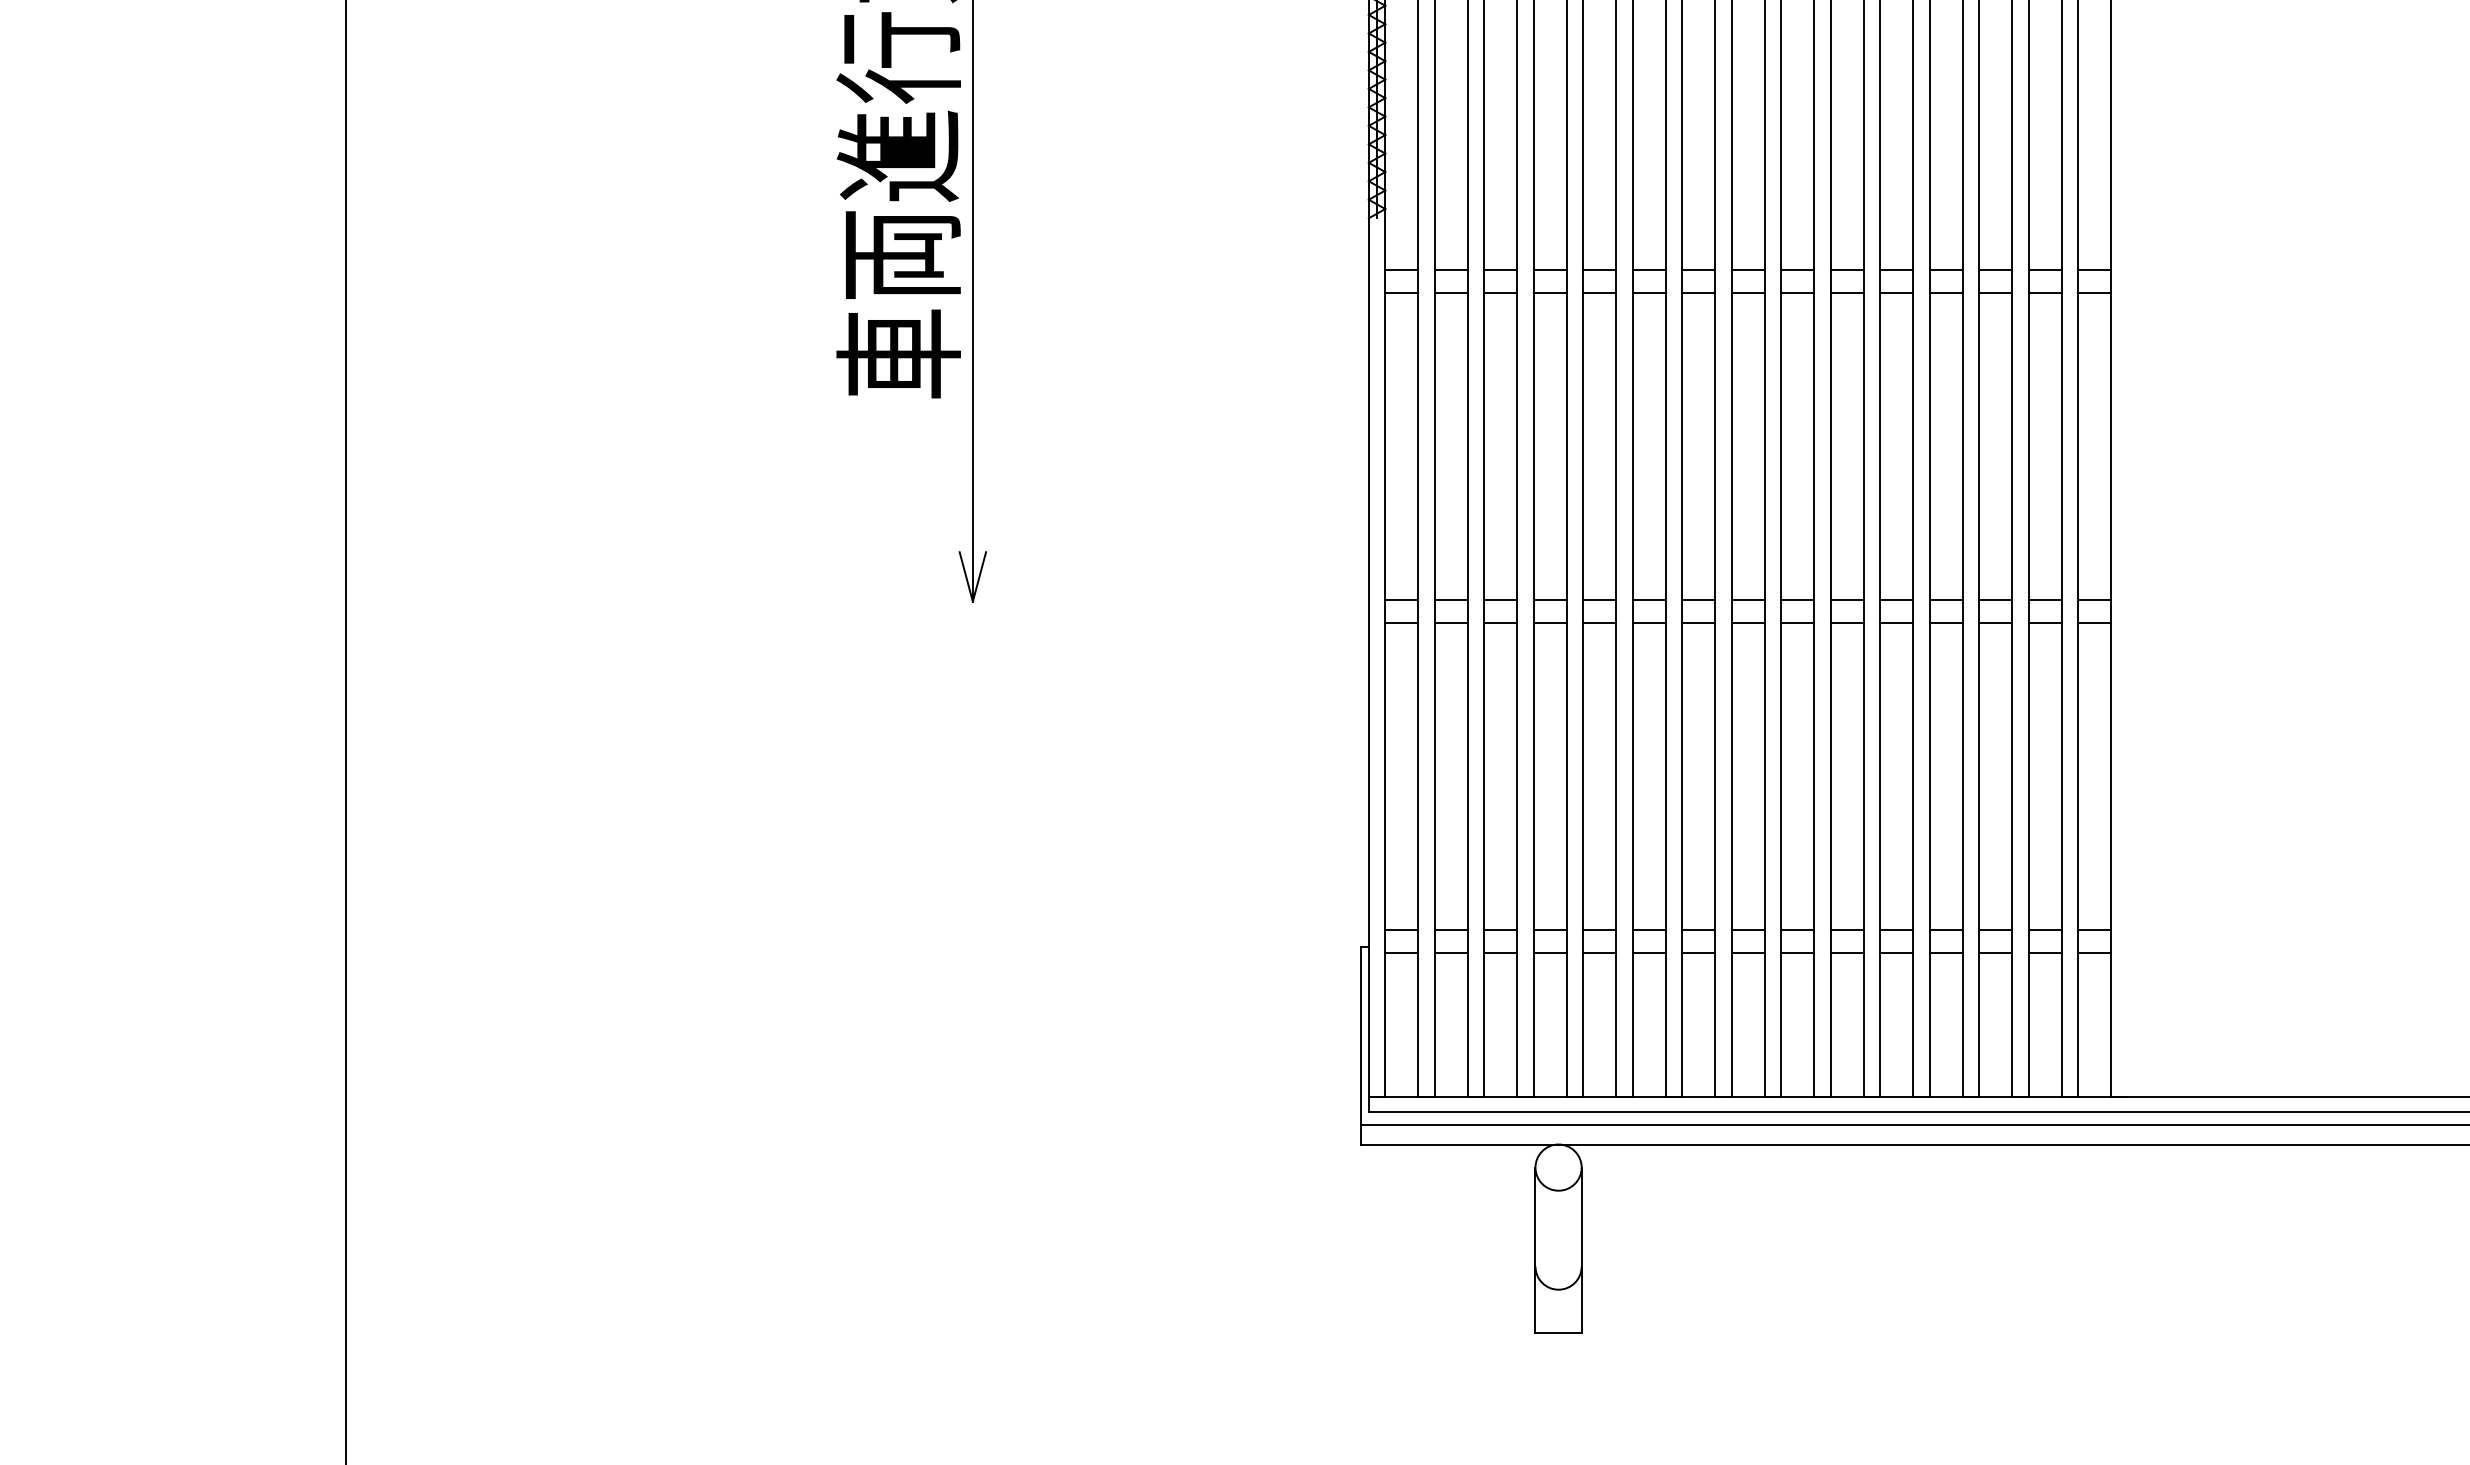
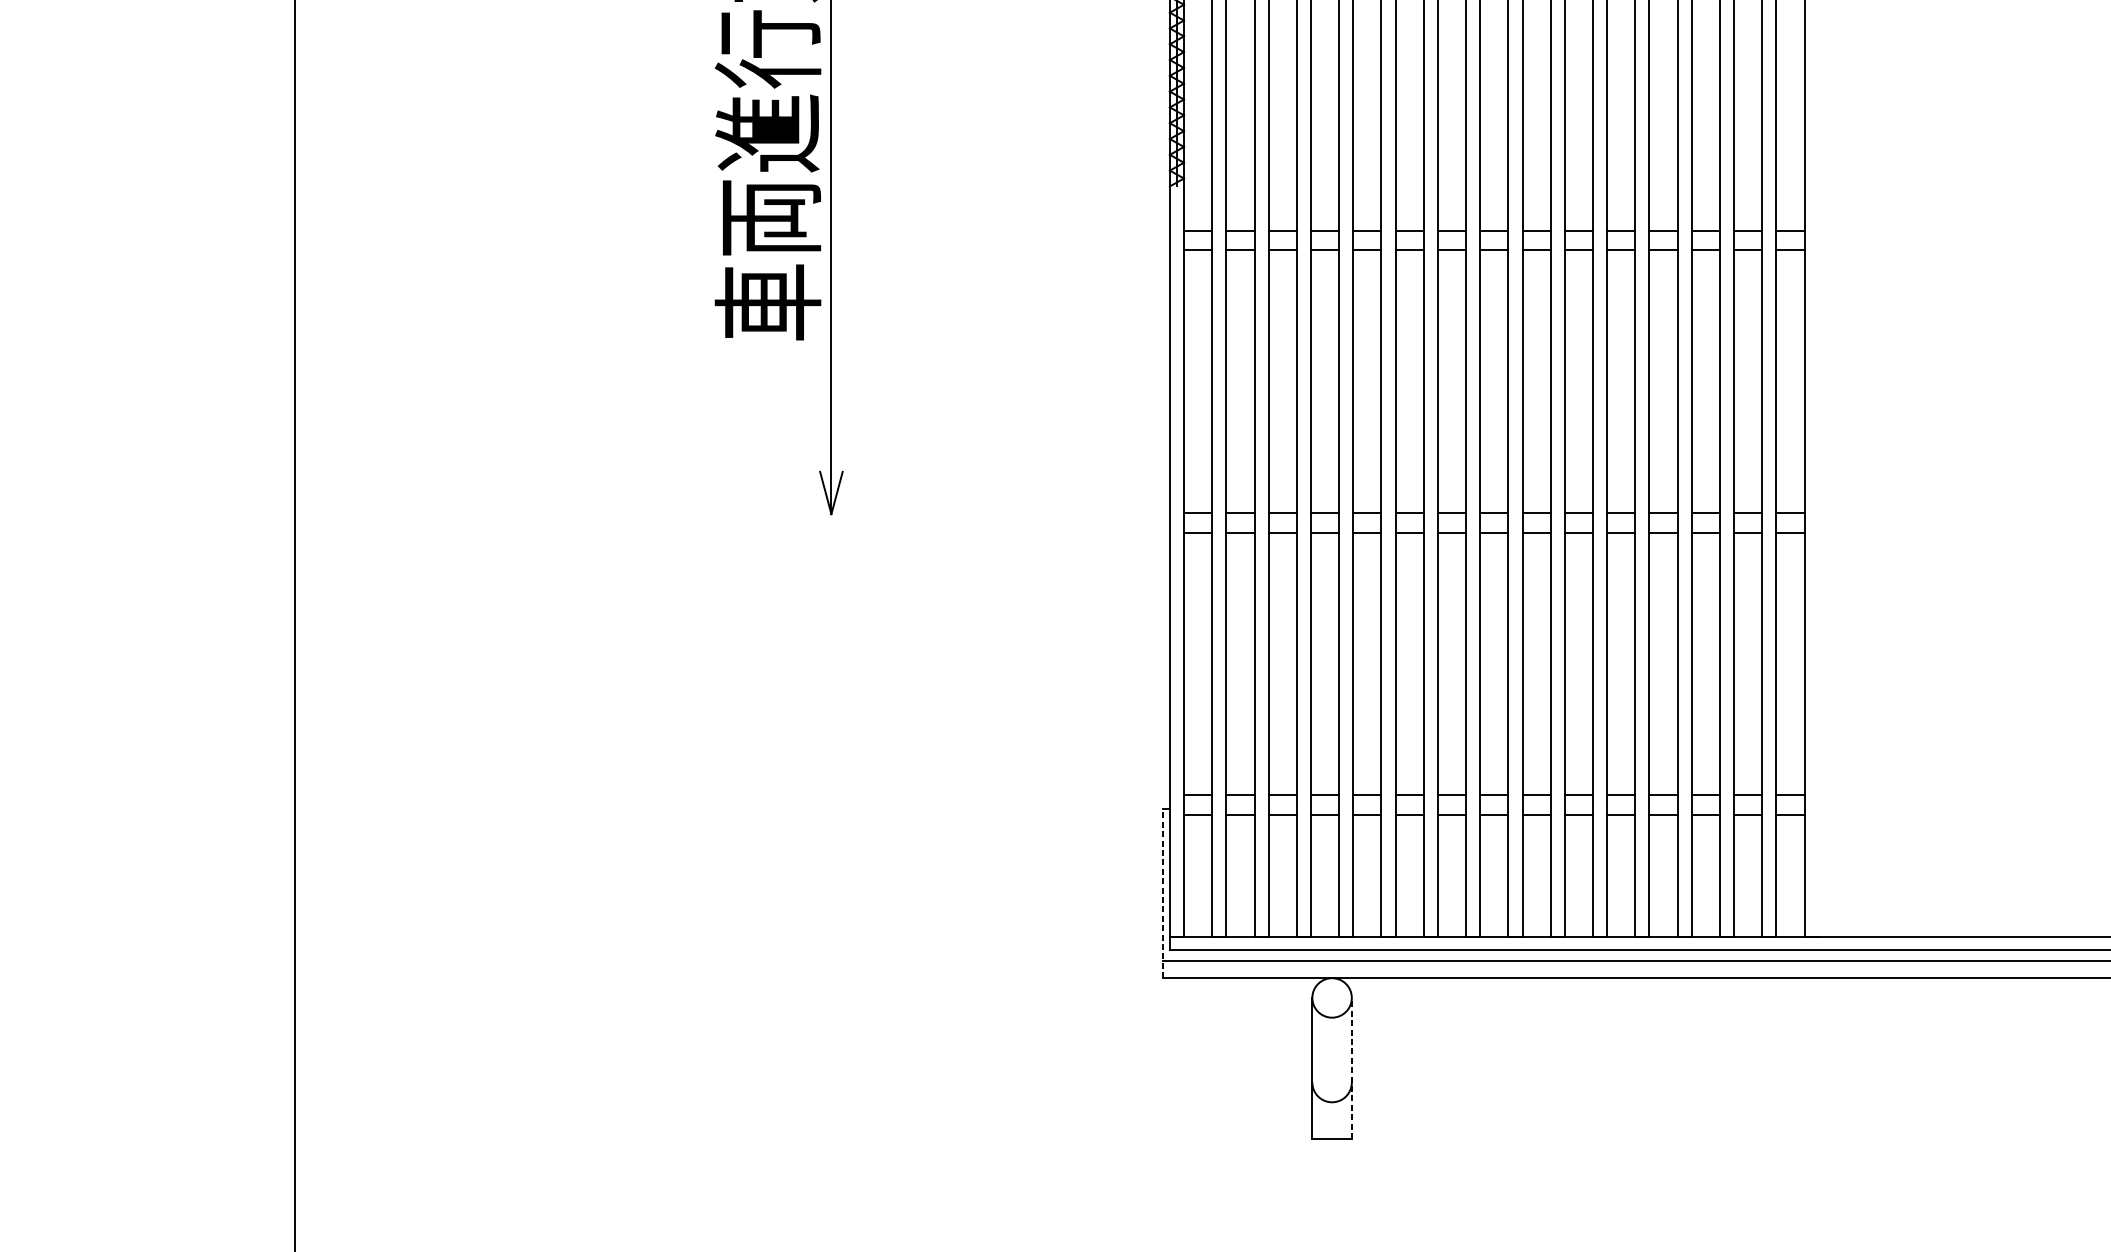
line: (1360, 1045) -> (1162, 893), solid -> dashed
line: (1581, 1249) -> (1351, 1067), solid -> dashed

